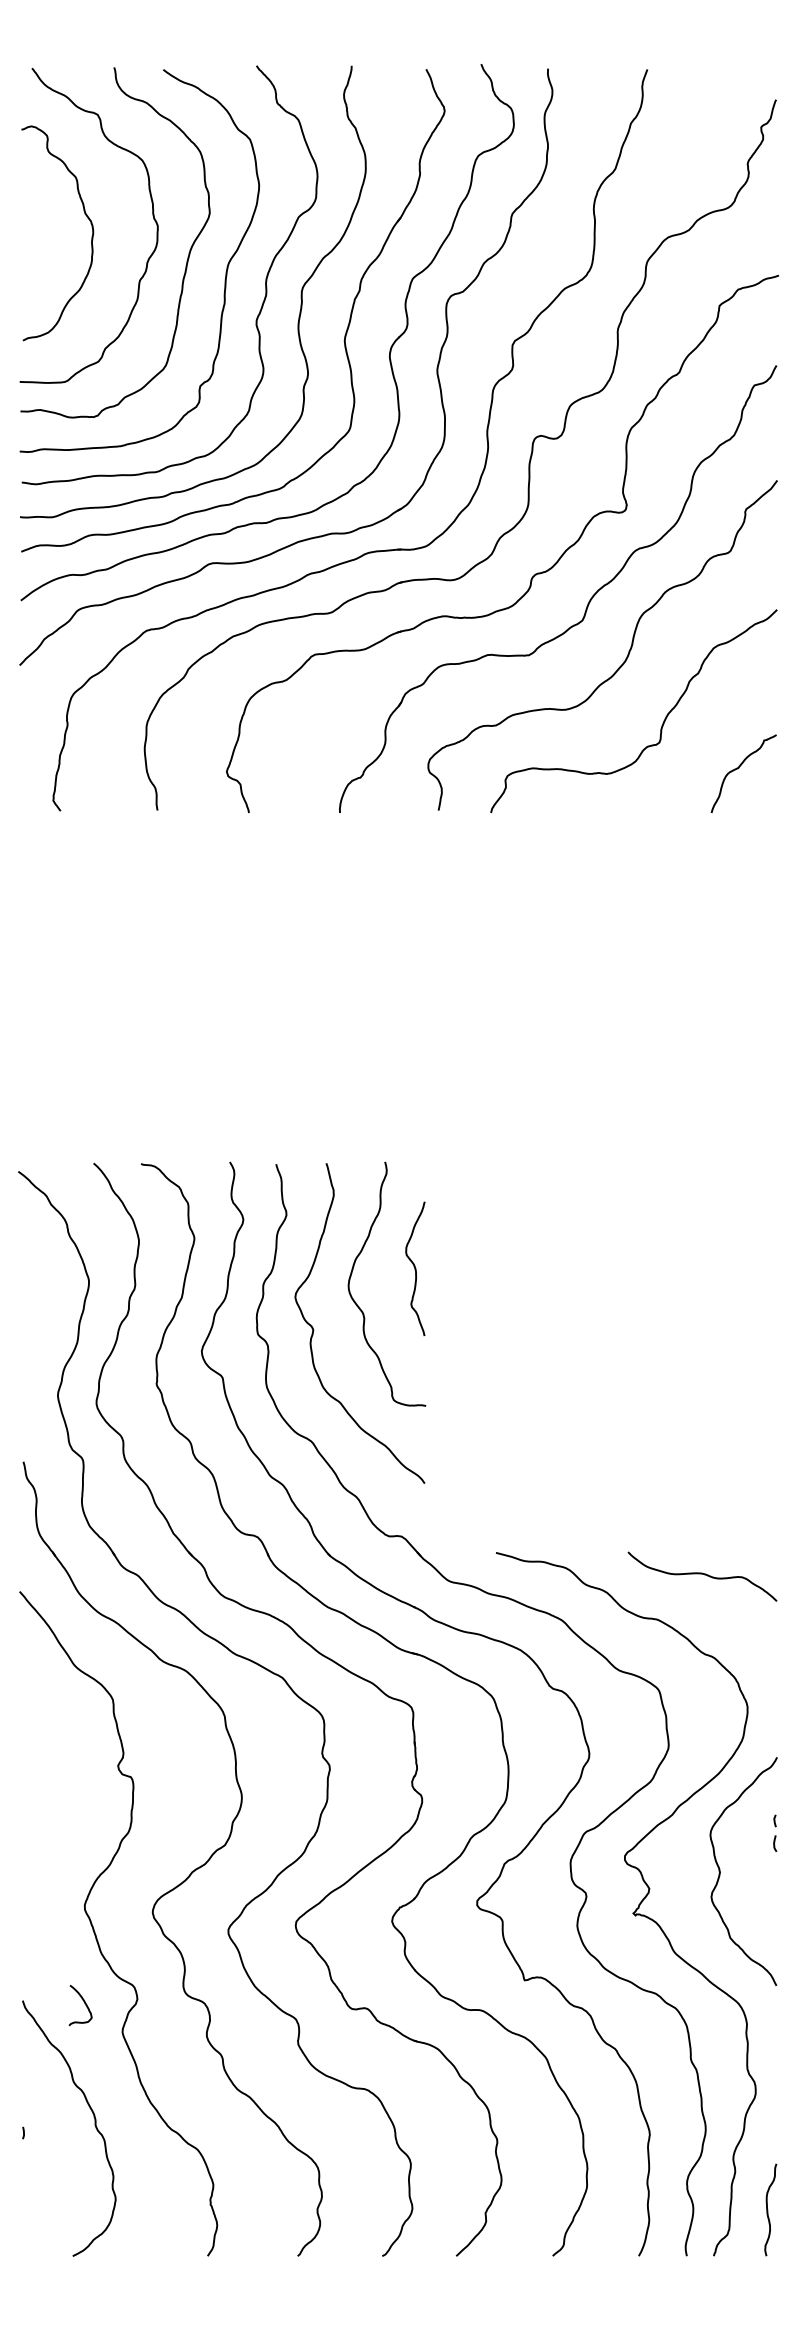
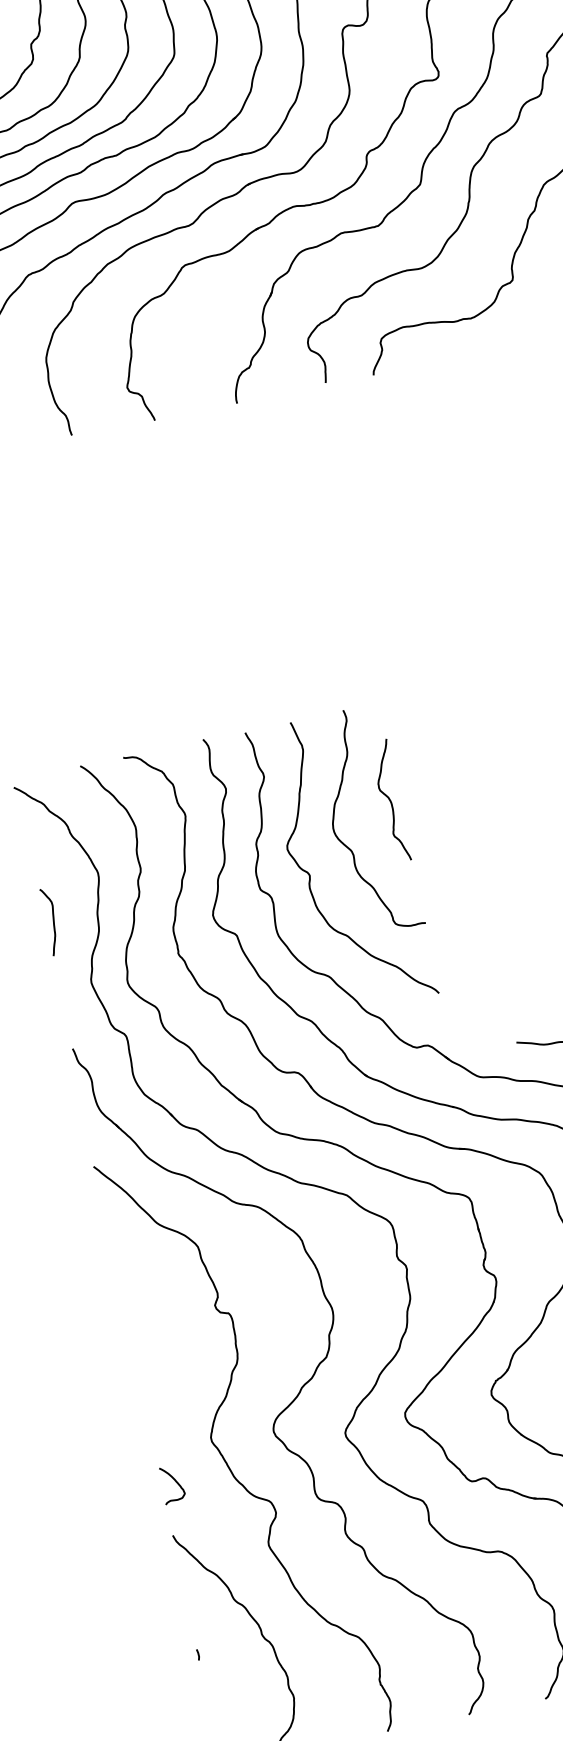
curve: (30, 1322) -> (52, 921), added
curve: (83, 2002) -> (174, 1481), moved

